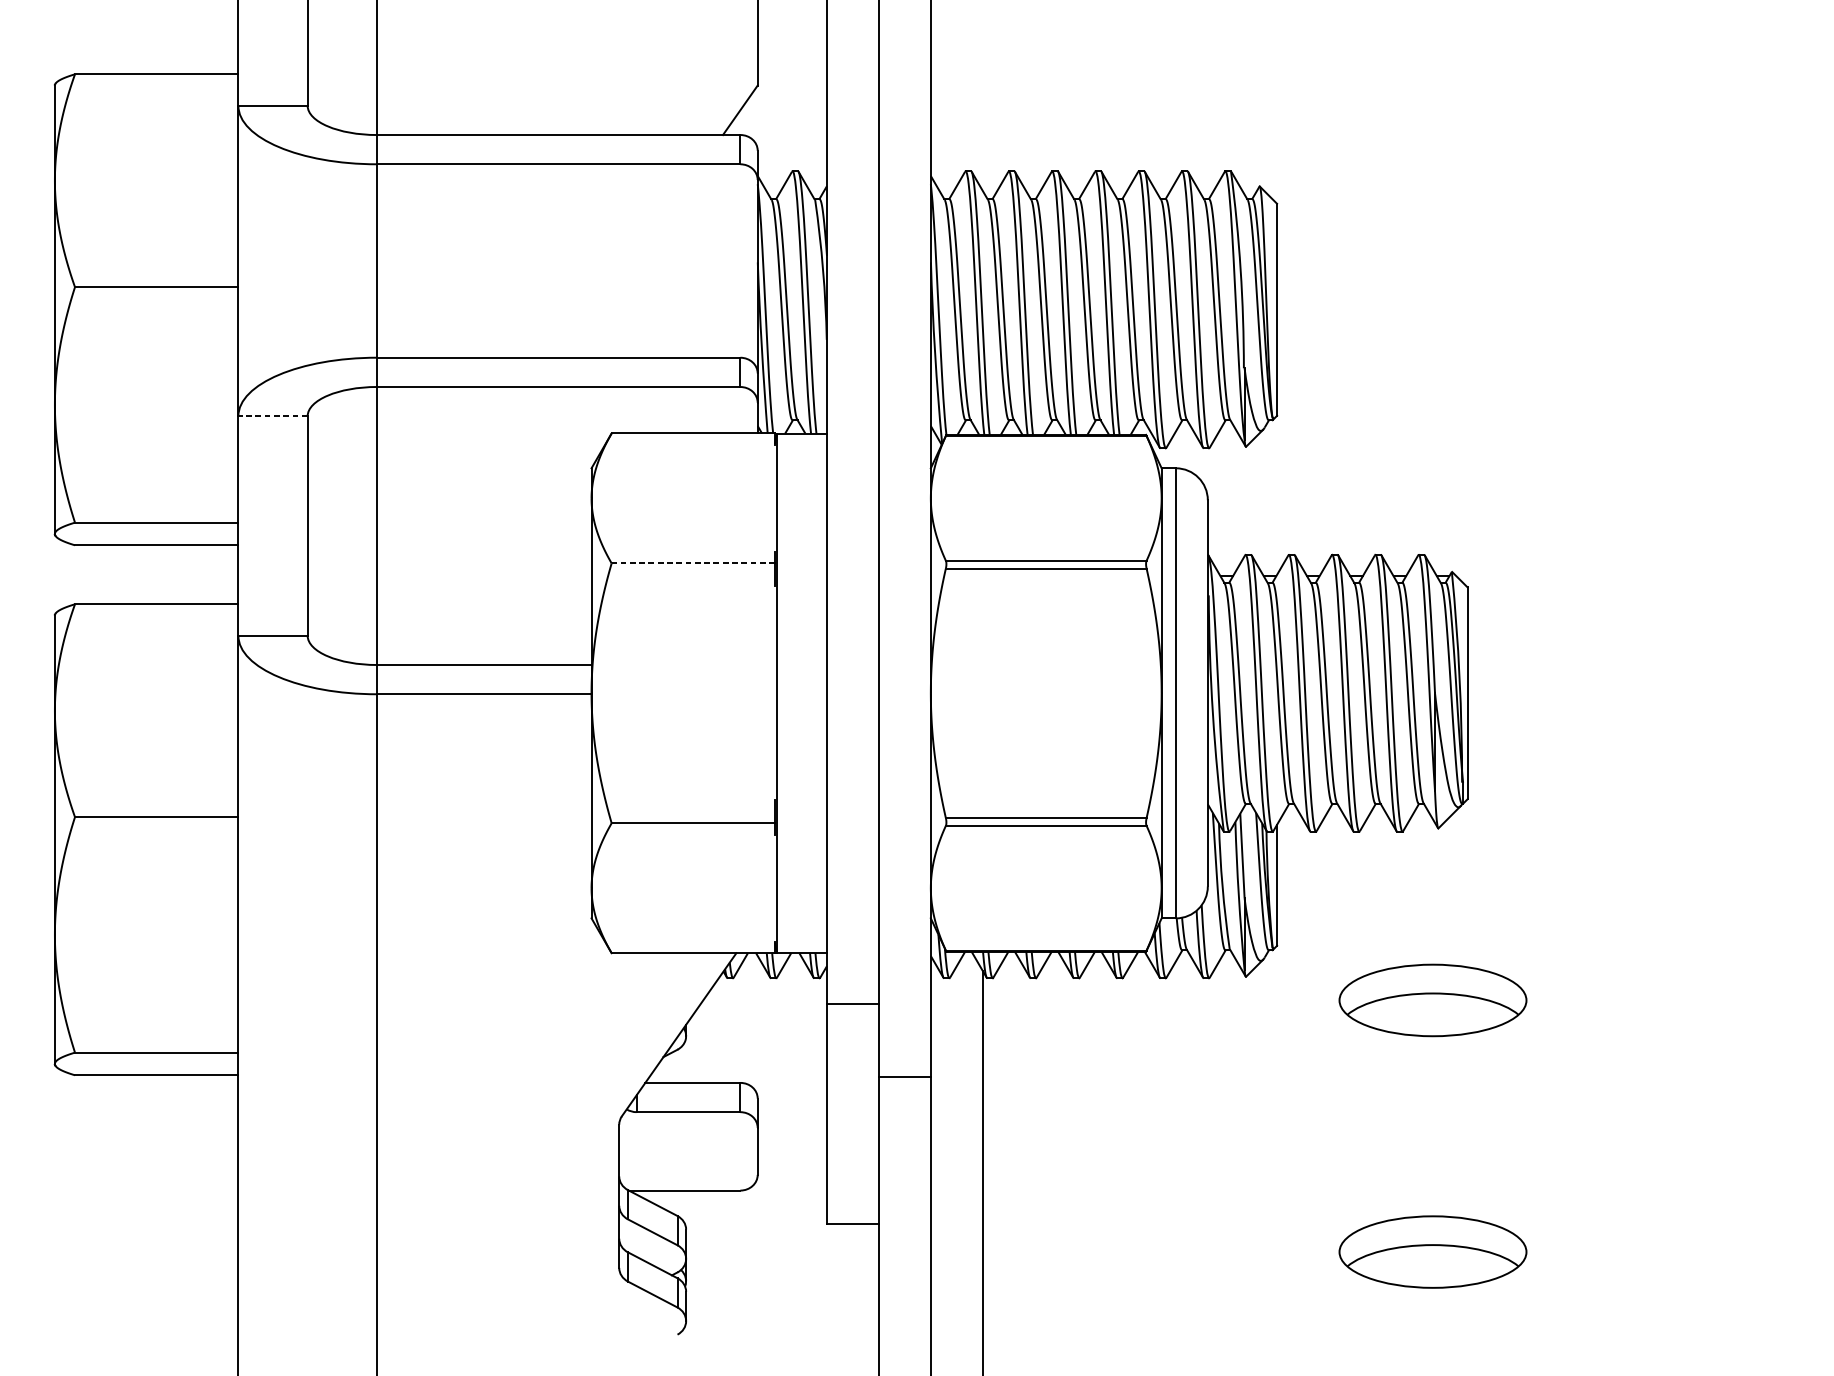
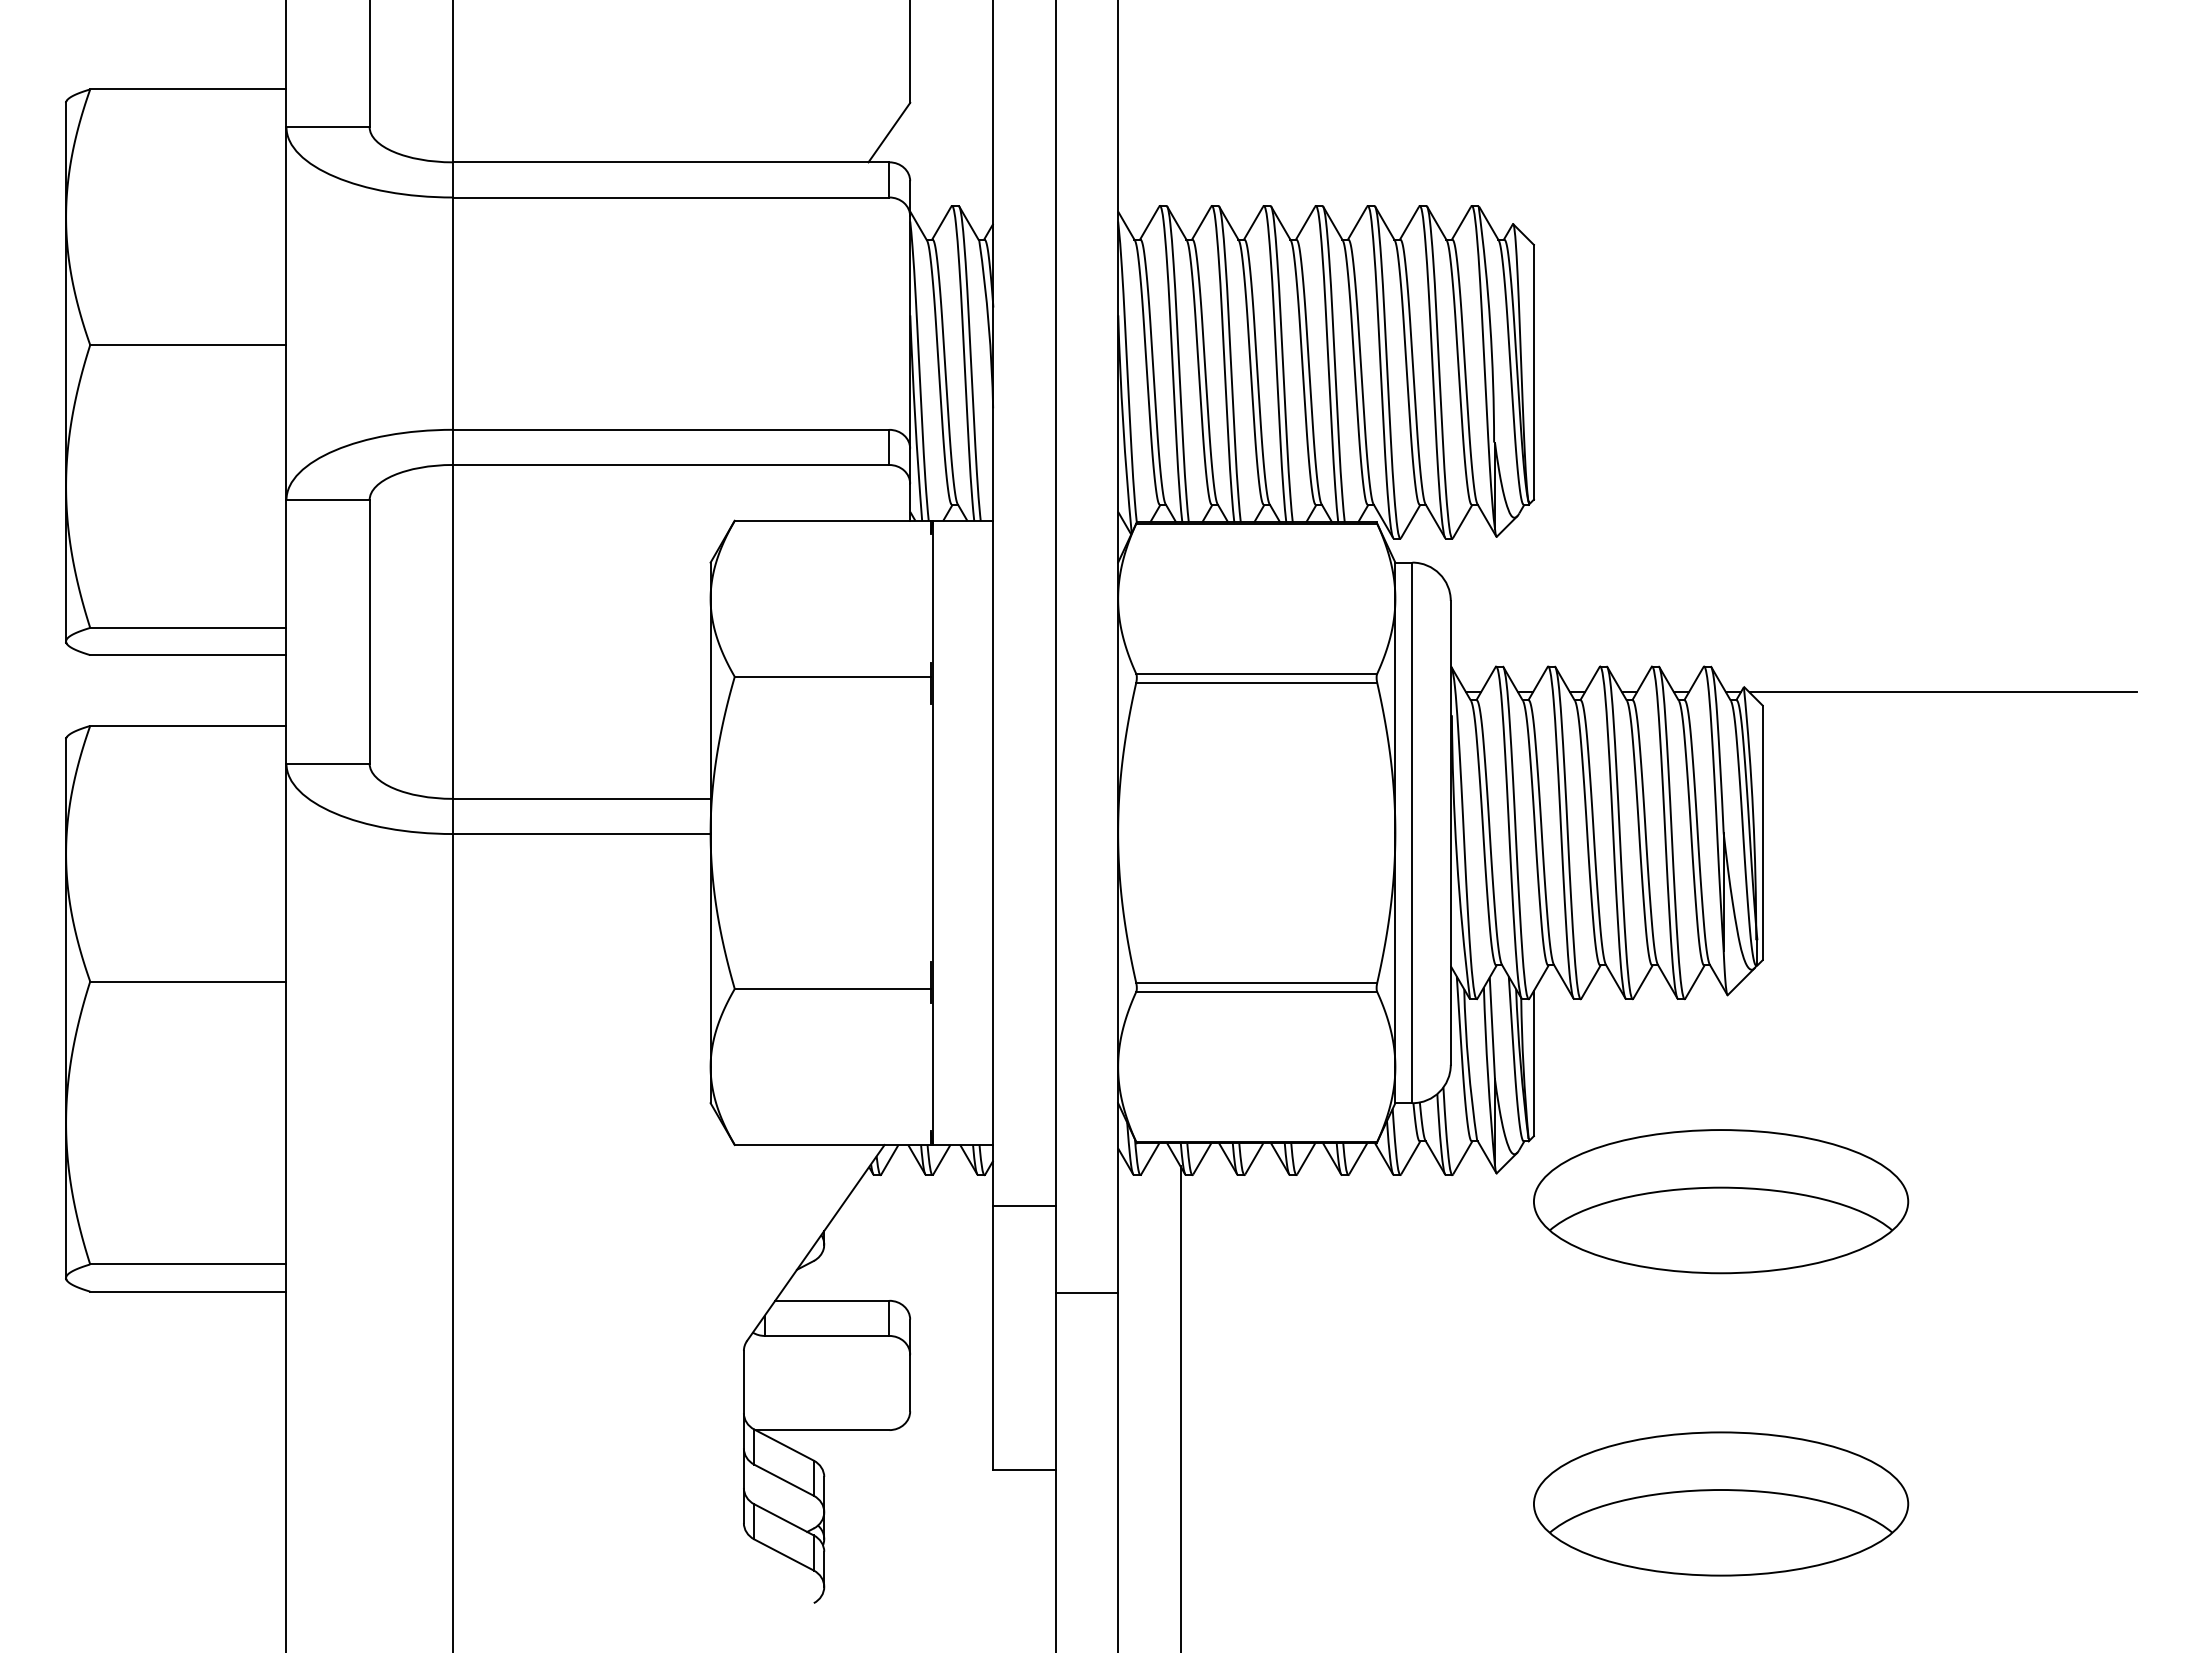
line: (273, 416) -> (328, 500), dashed -> solid
line: (693, 563) -> (832, 676), dashed -> solid
line: (1617, 576) -> (1942, 692), added
part: (1433, 1000) -> (1721, 1201), size x1.67
part: (1433, 1251) -> (1721, 1503), size x1.67

